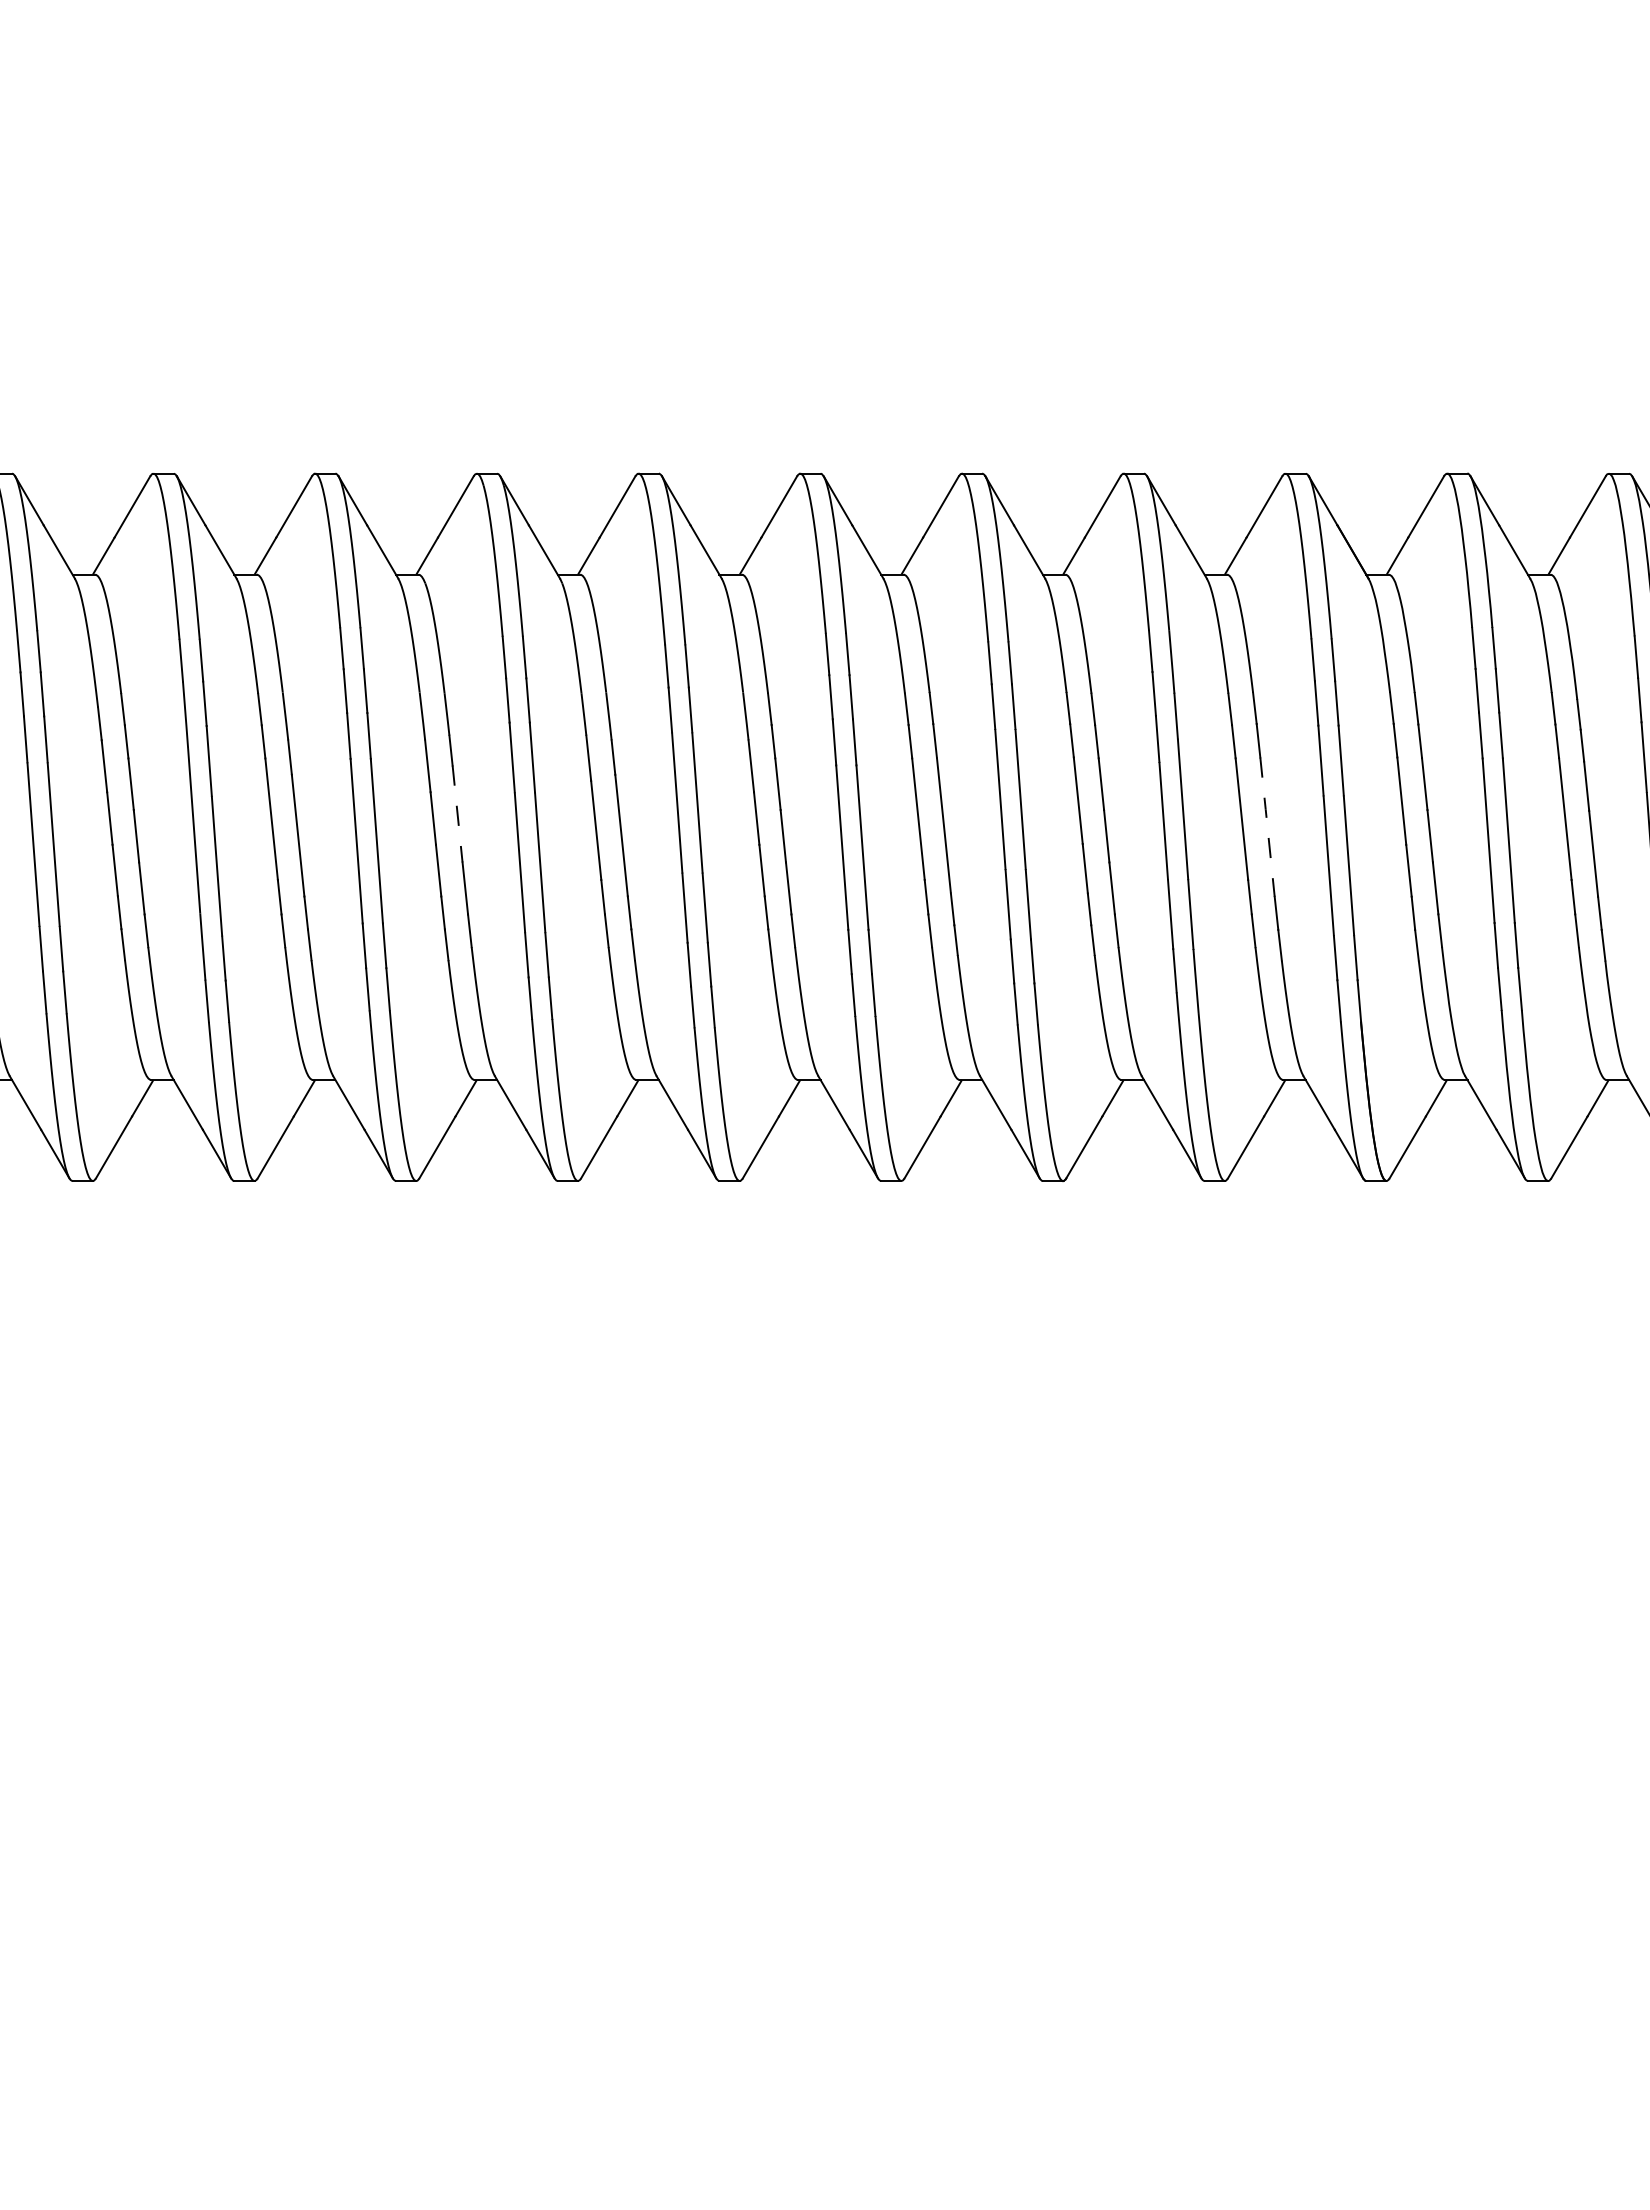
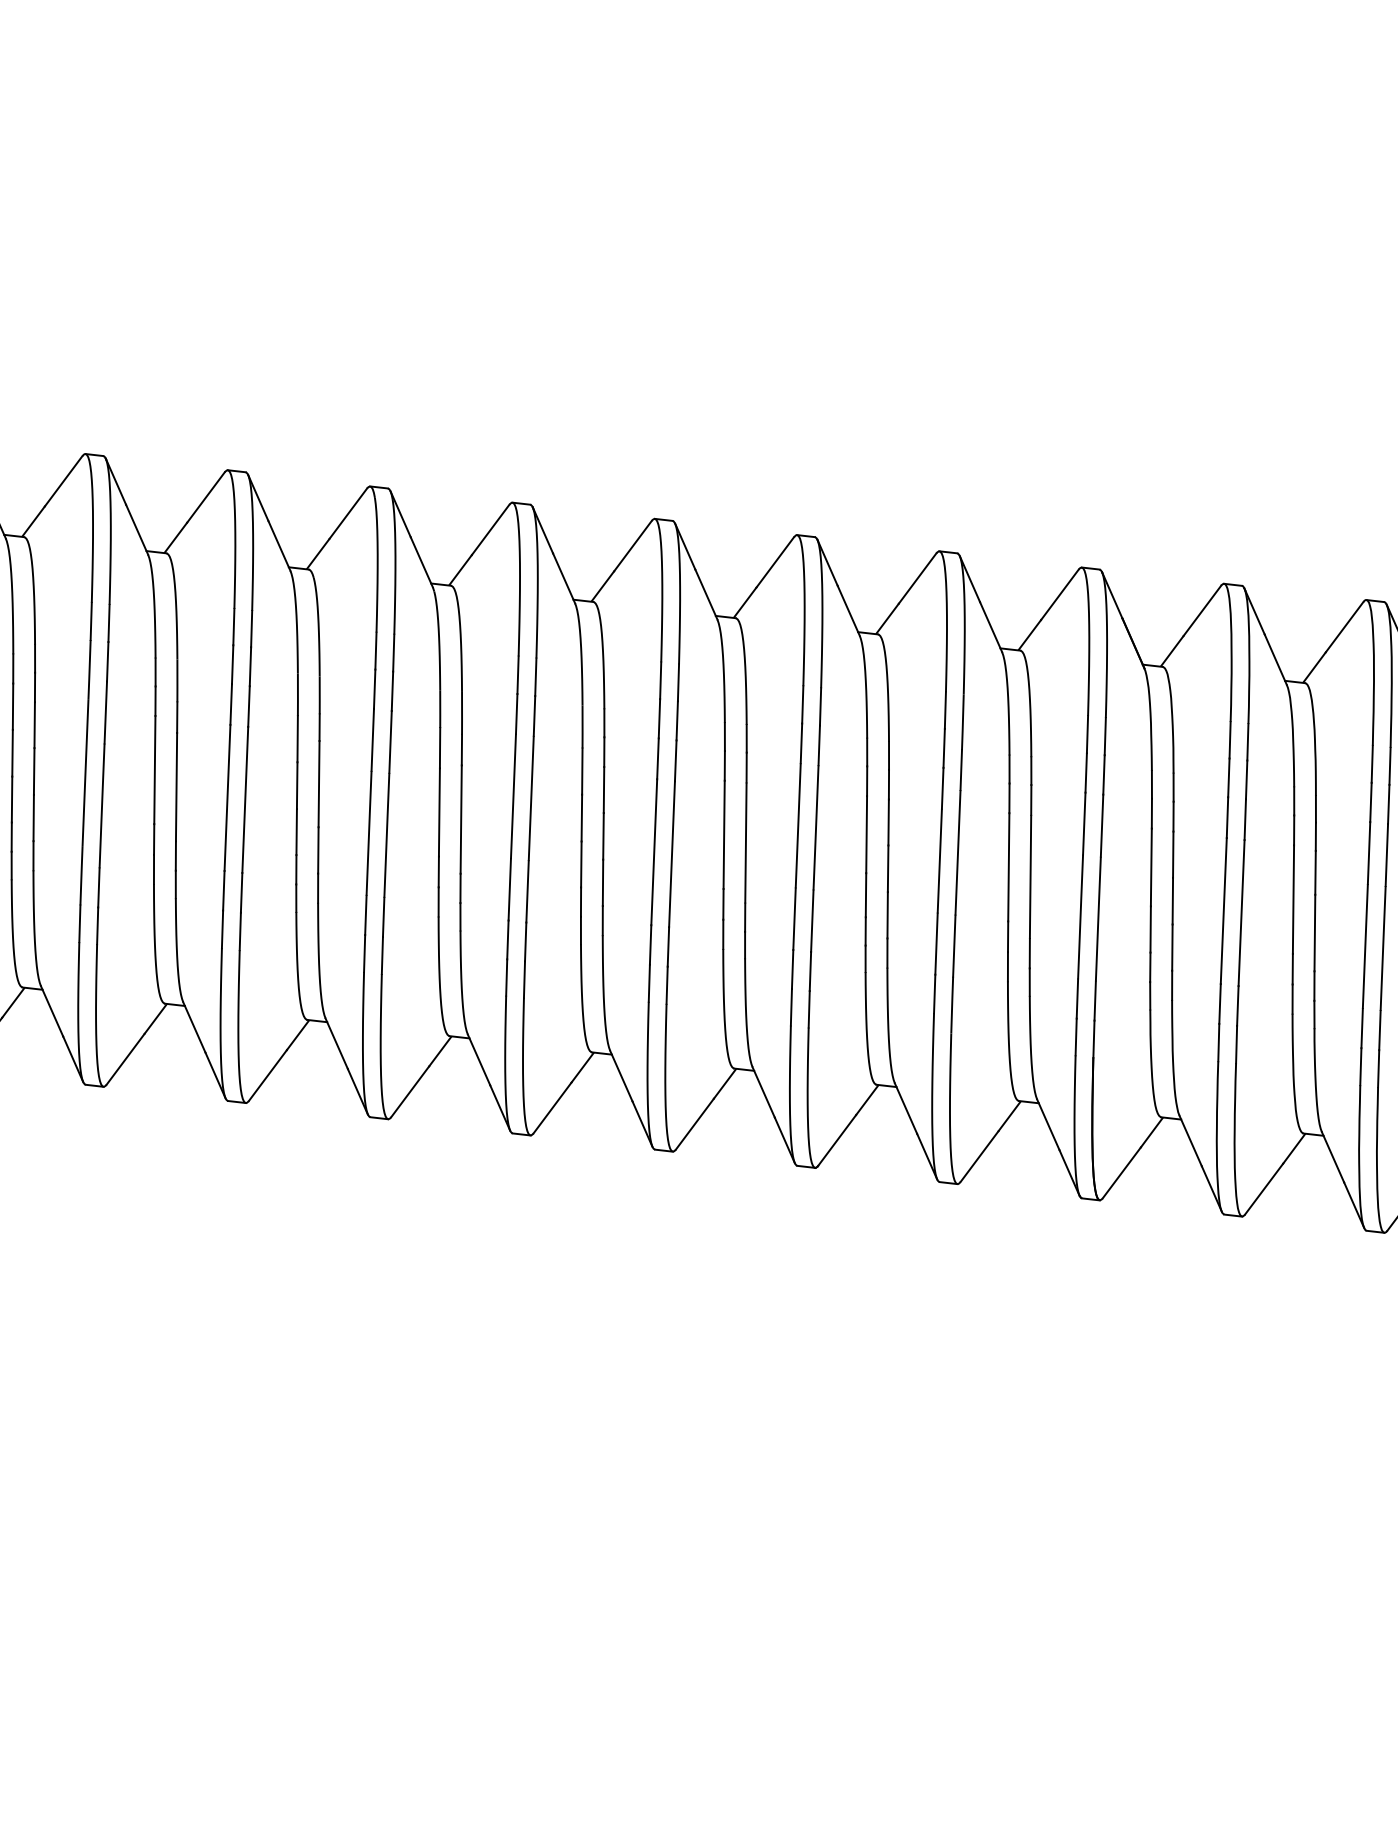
line: (457, 814) -> (318, 784), dashed -> solid
line: (1267, 826) -> (1030, 876), dashed -> solid

